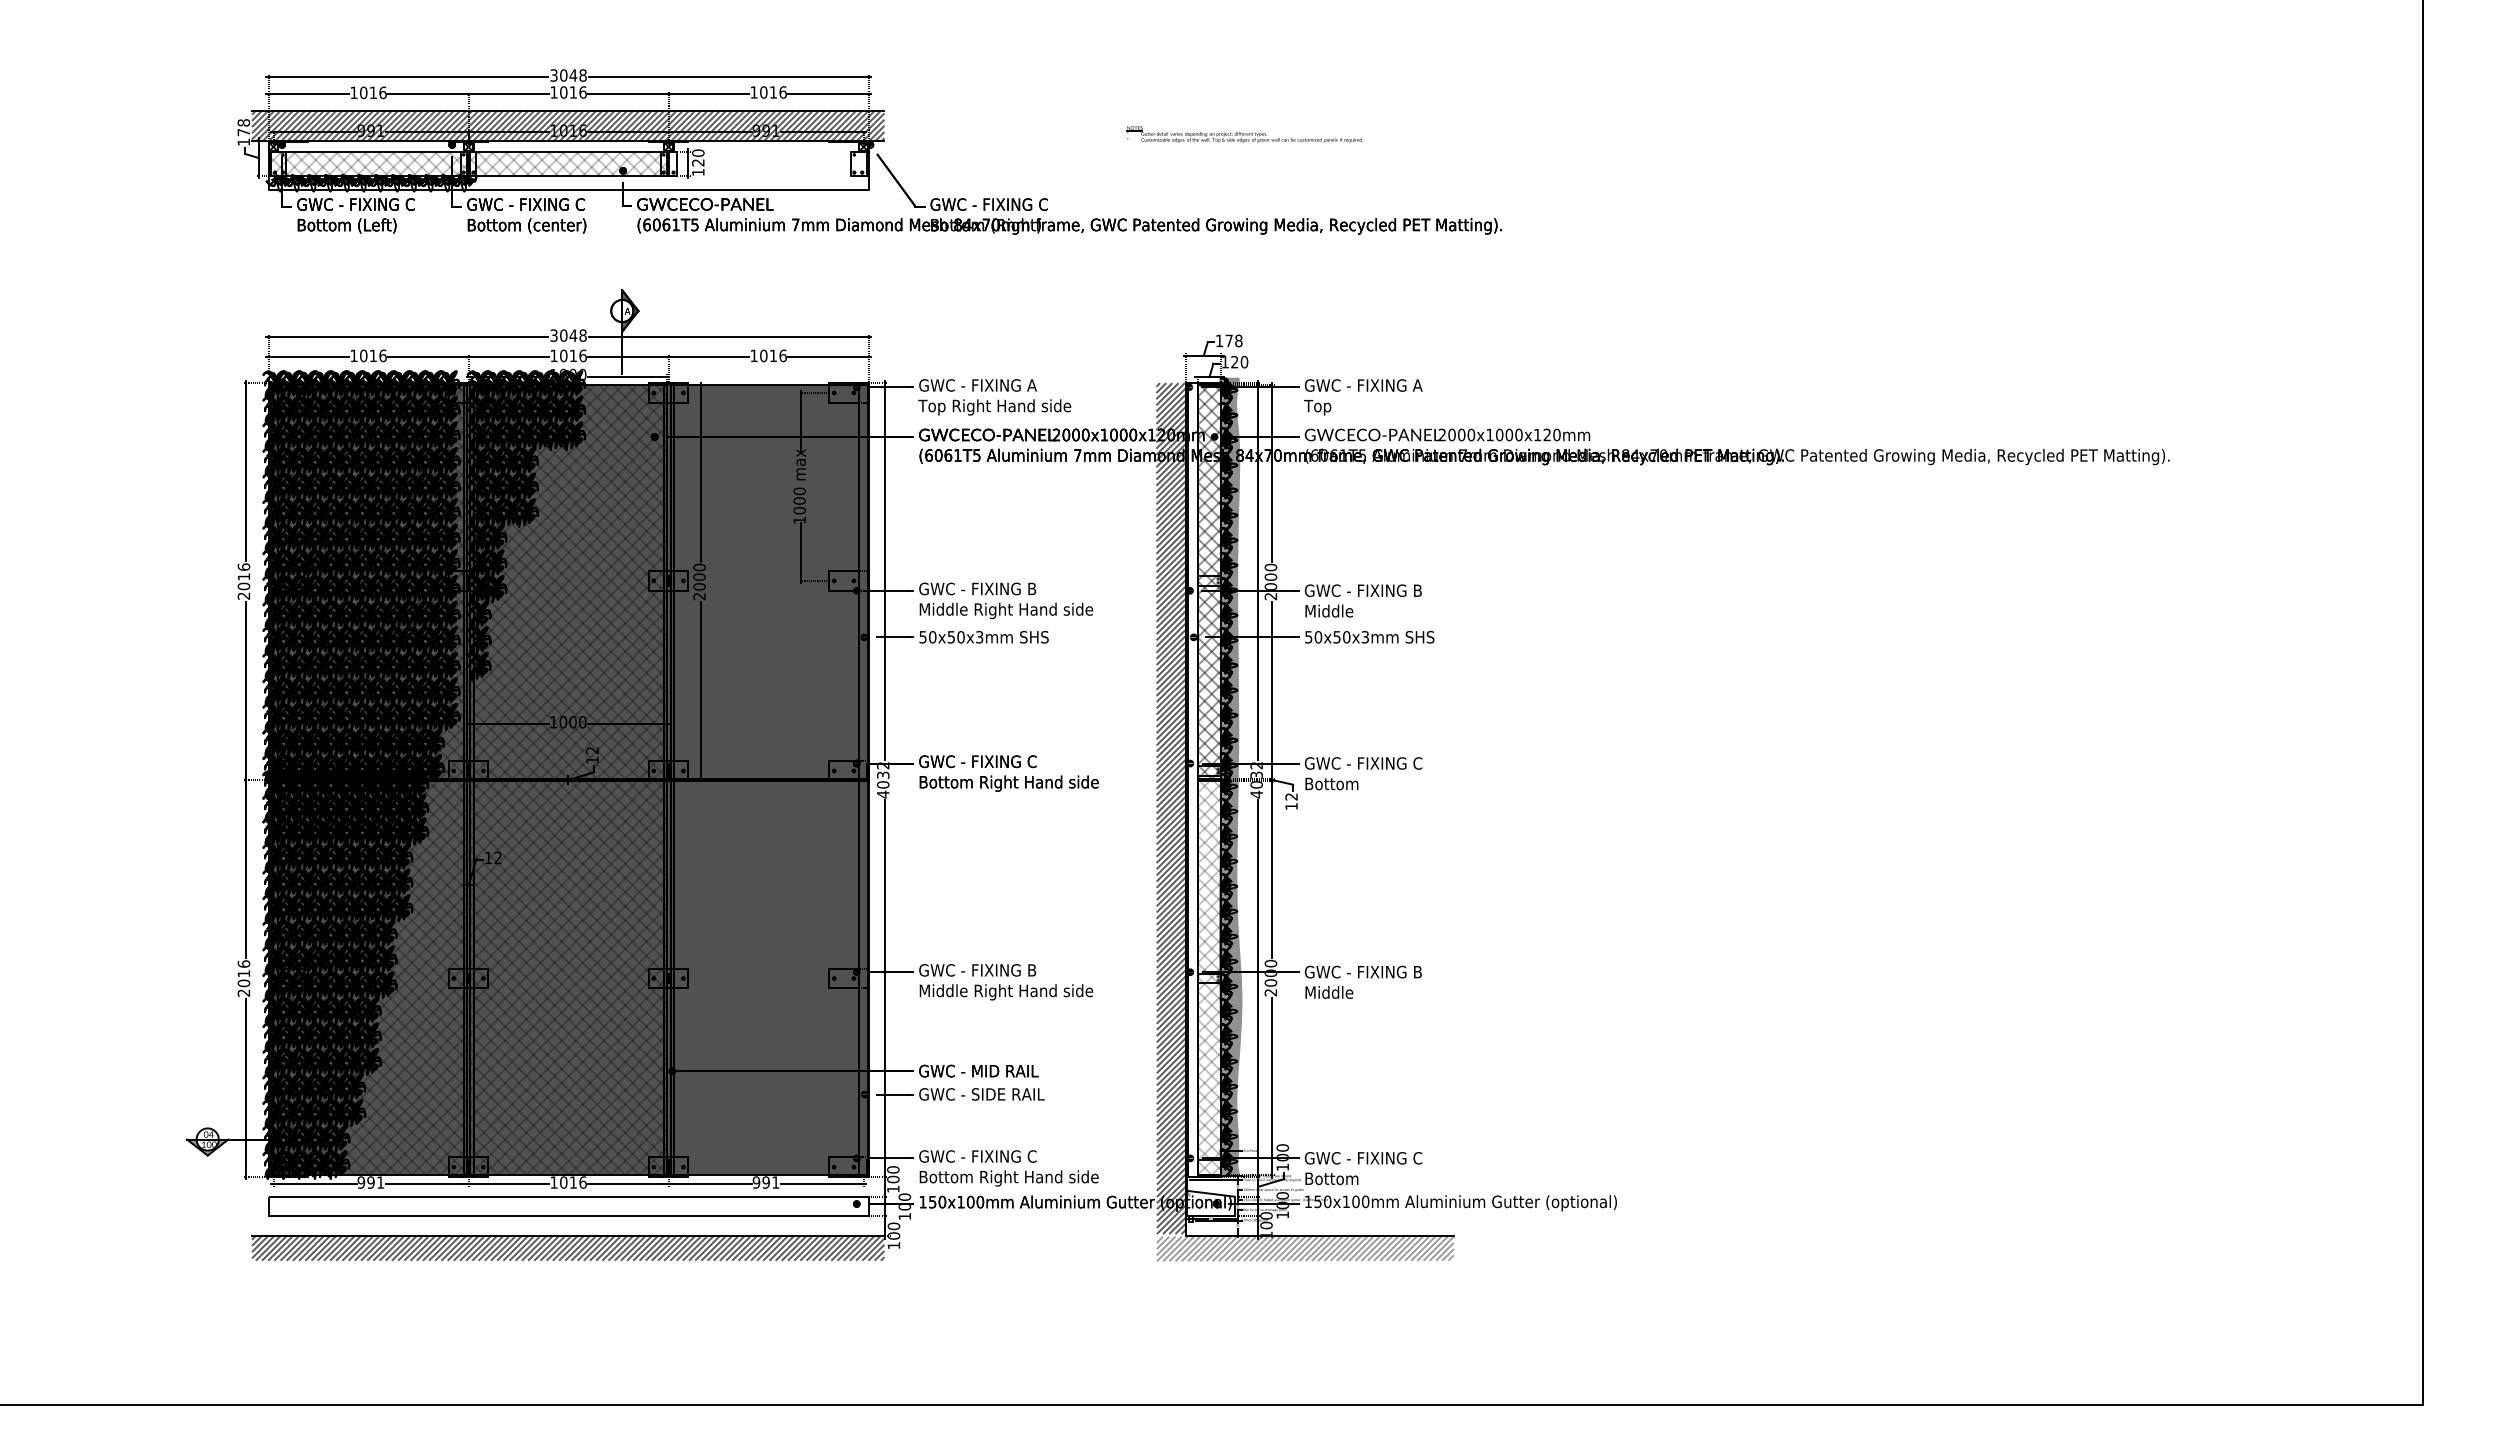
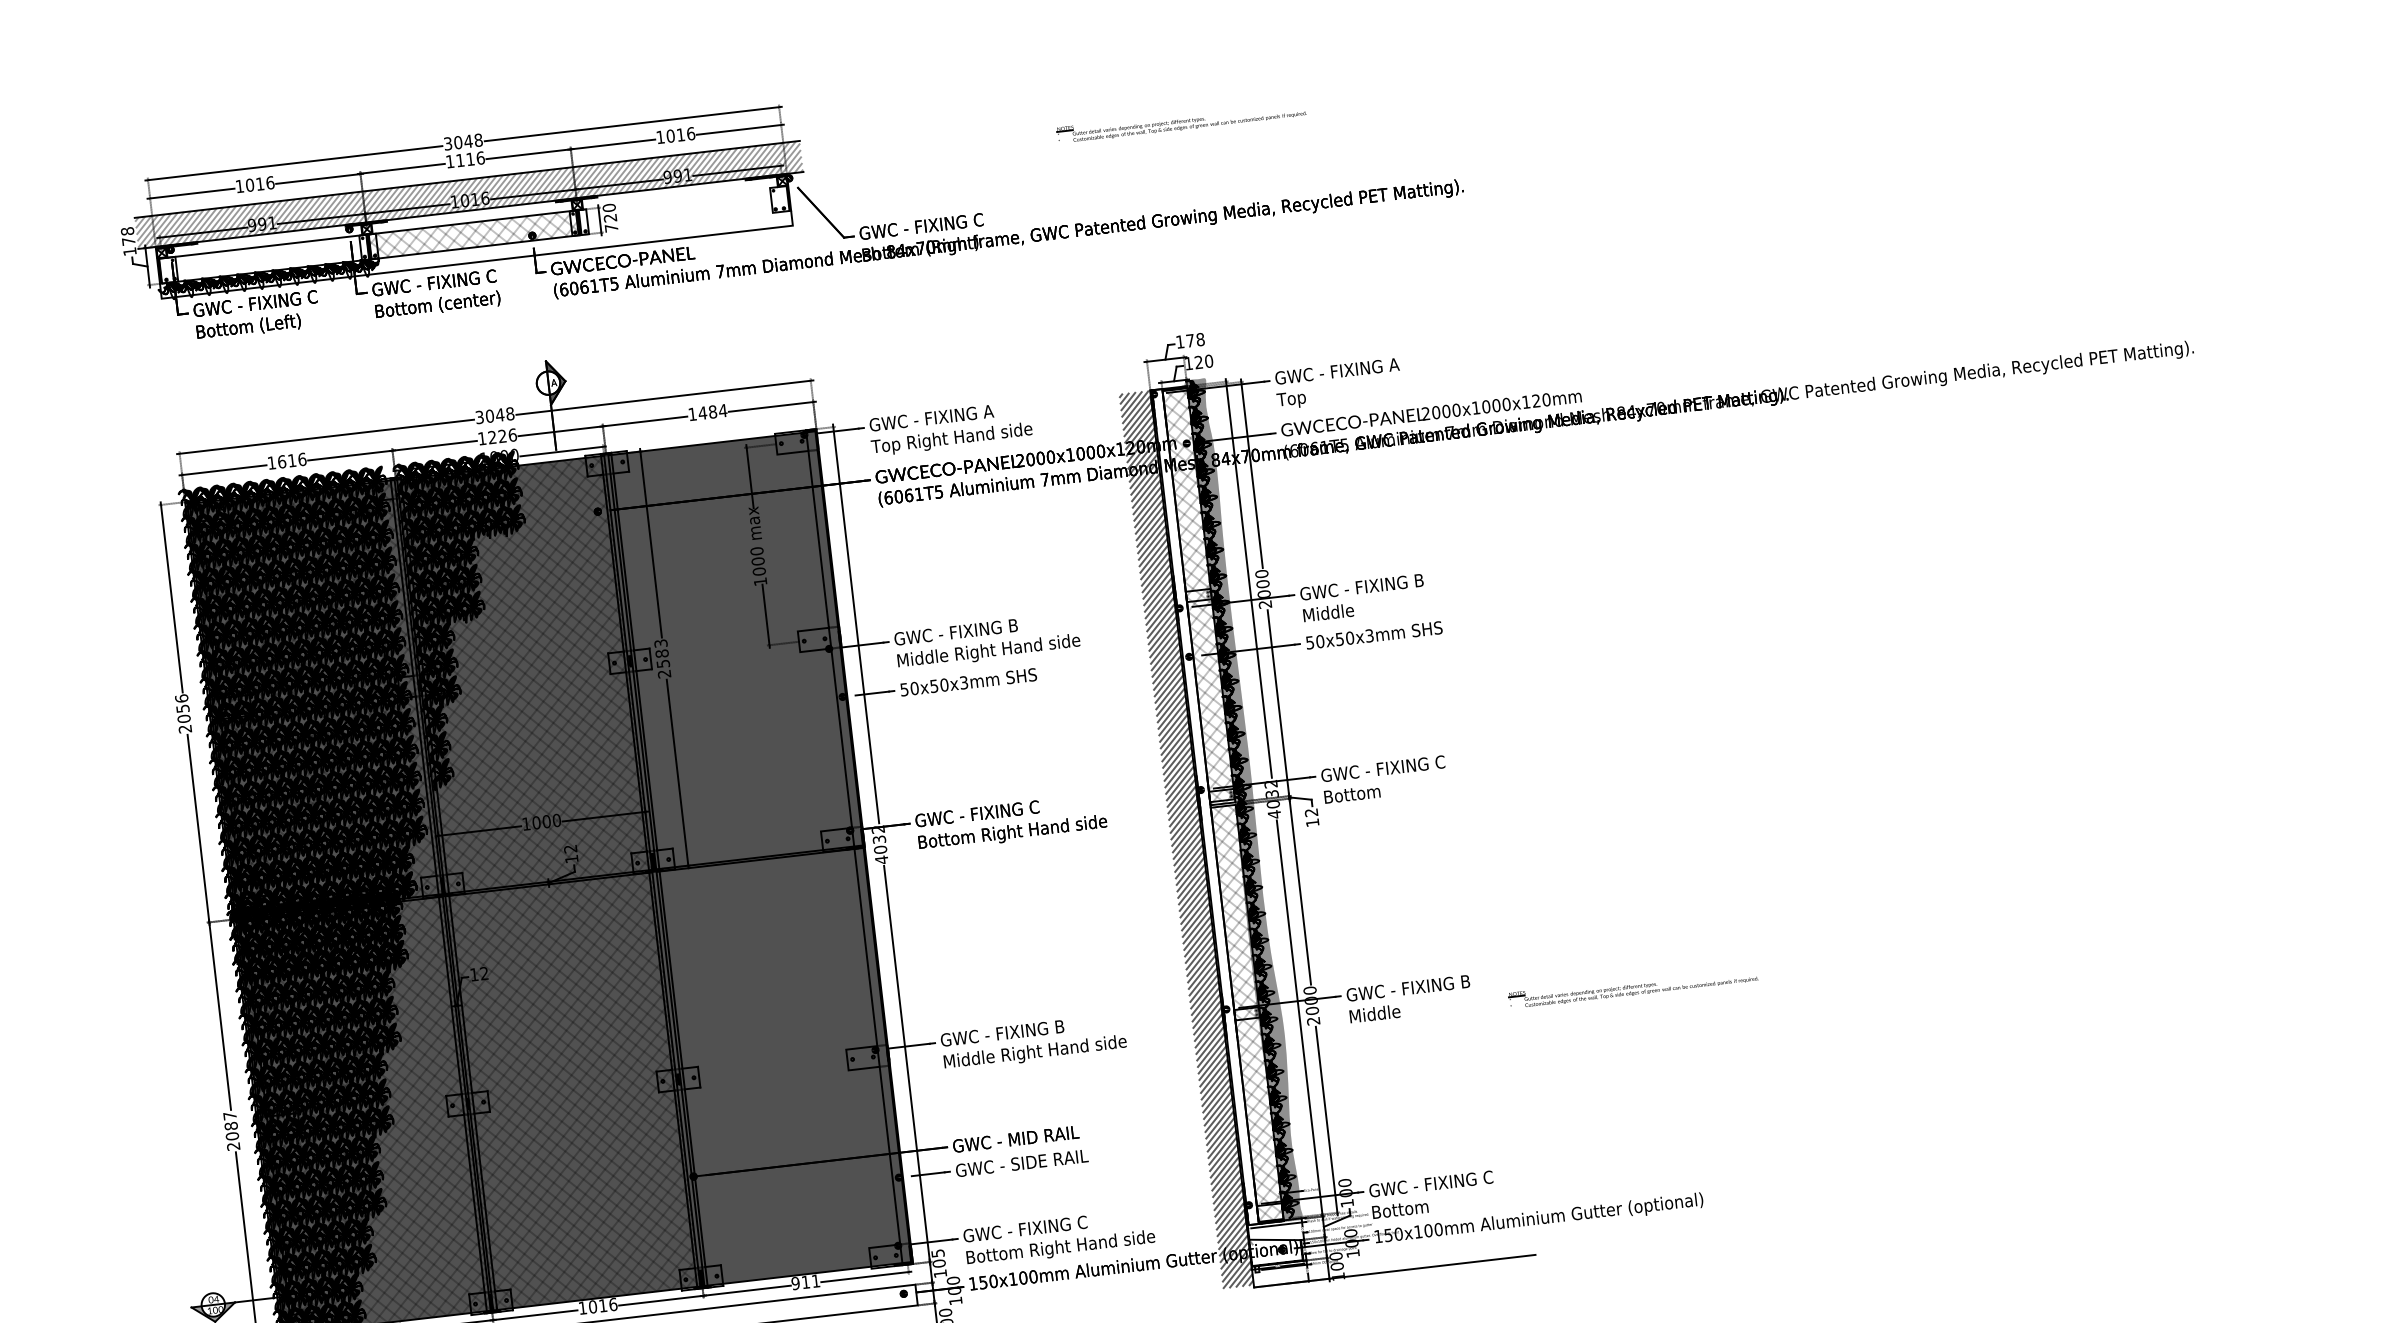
text: (563, 92) -> (460, 160), 1016 -> 1116
hatch: (568, 125) -> (469, 194), removed
hatch: (368, 163) -> (263, 258), removed
text: (698, 172) -> (611, 228), 120 -> 720
text: (363, 355) -> (281, 461), 1016 -> 1616
text: (568, 355) -> (497, 436), 1016 -> 1226
text: (773, 355) -> (712, 411), 1016 -> 1484
text: (243, 576) -> (182, 708), 2016 -> 2056
text: (699, 577) -> (662, 654), 2000 -> 2583
hatch: (1209, 581) -> (1198, 596), removed
text: (243, 968) -> (230, 1120), 2016 -> 2087
part: (1574, 995) -> (1633, 987), added
text: (893, 1169) -> (938, 1253), 100 -> 105
text: (765, 1182) -> (805, 1282), 991 -> 911
hatch: (1304, 1248) -> (1380, 1286), removed

